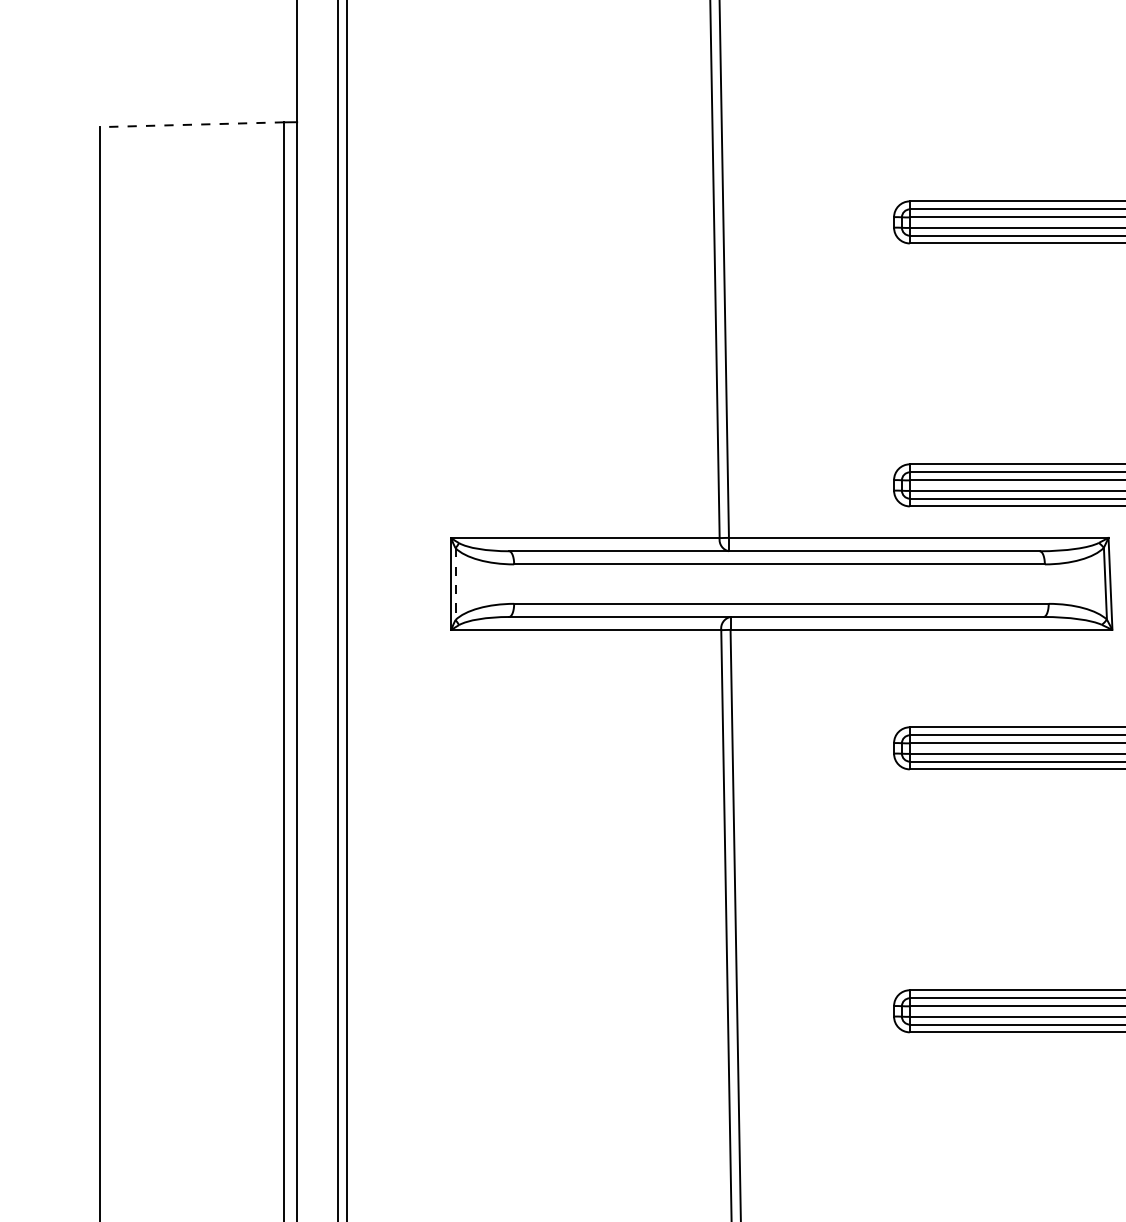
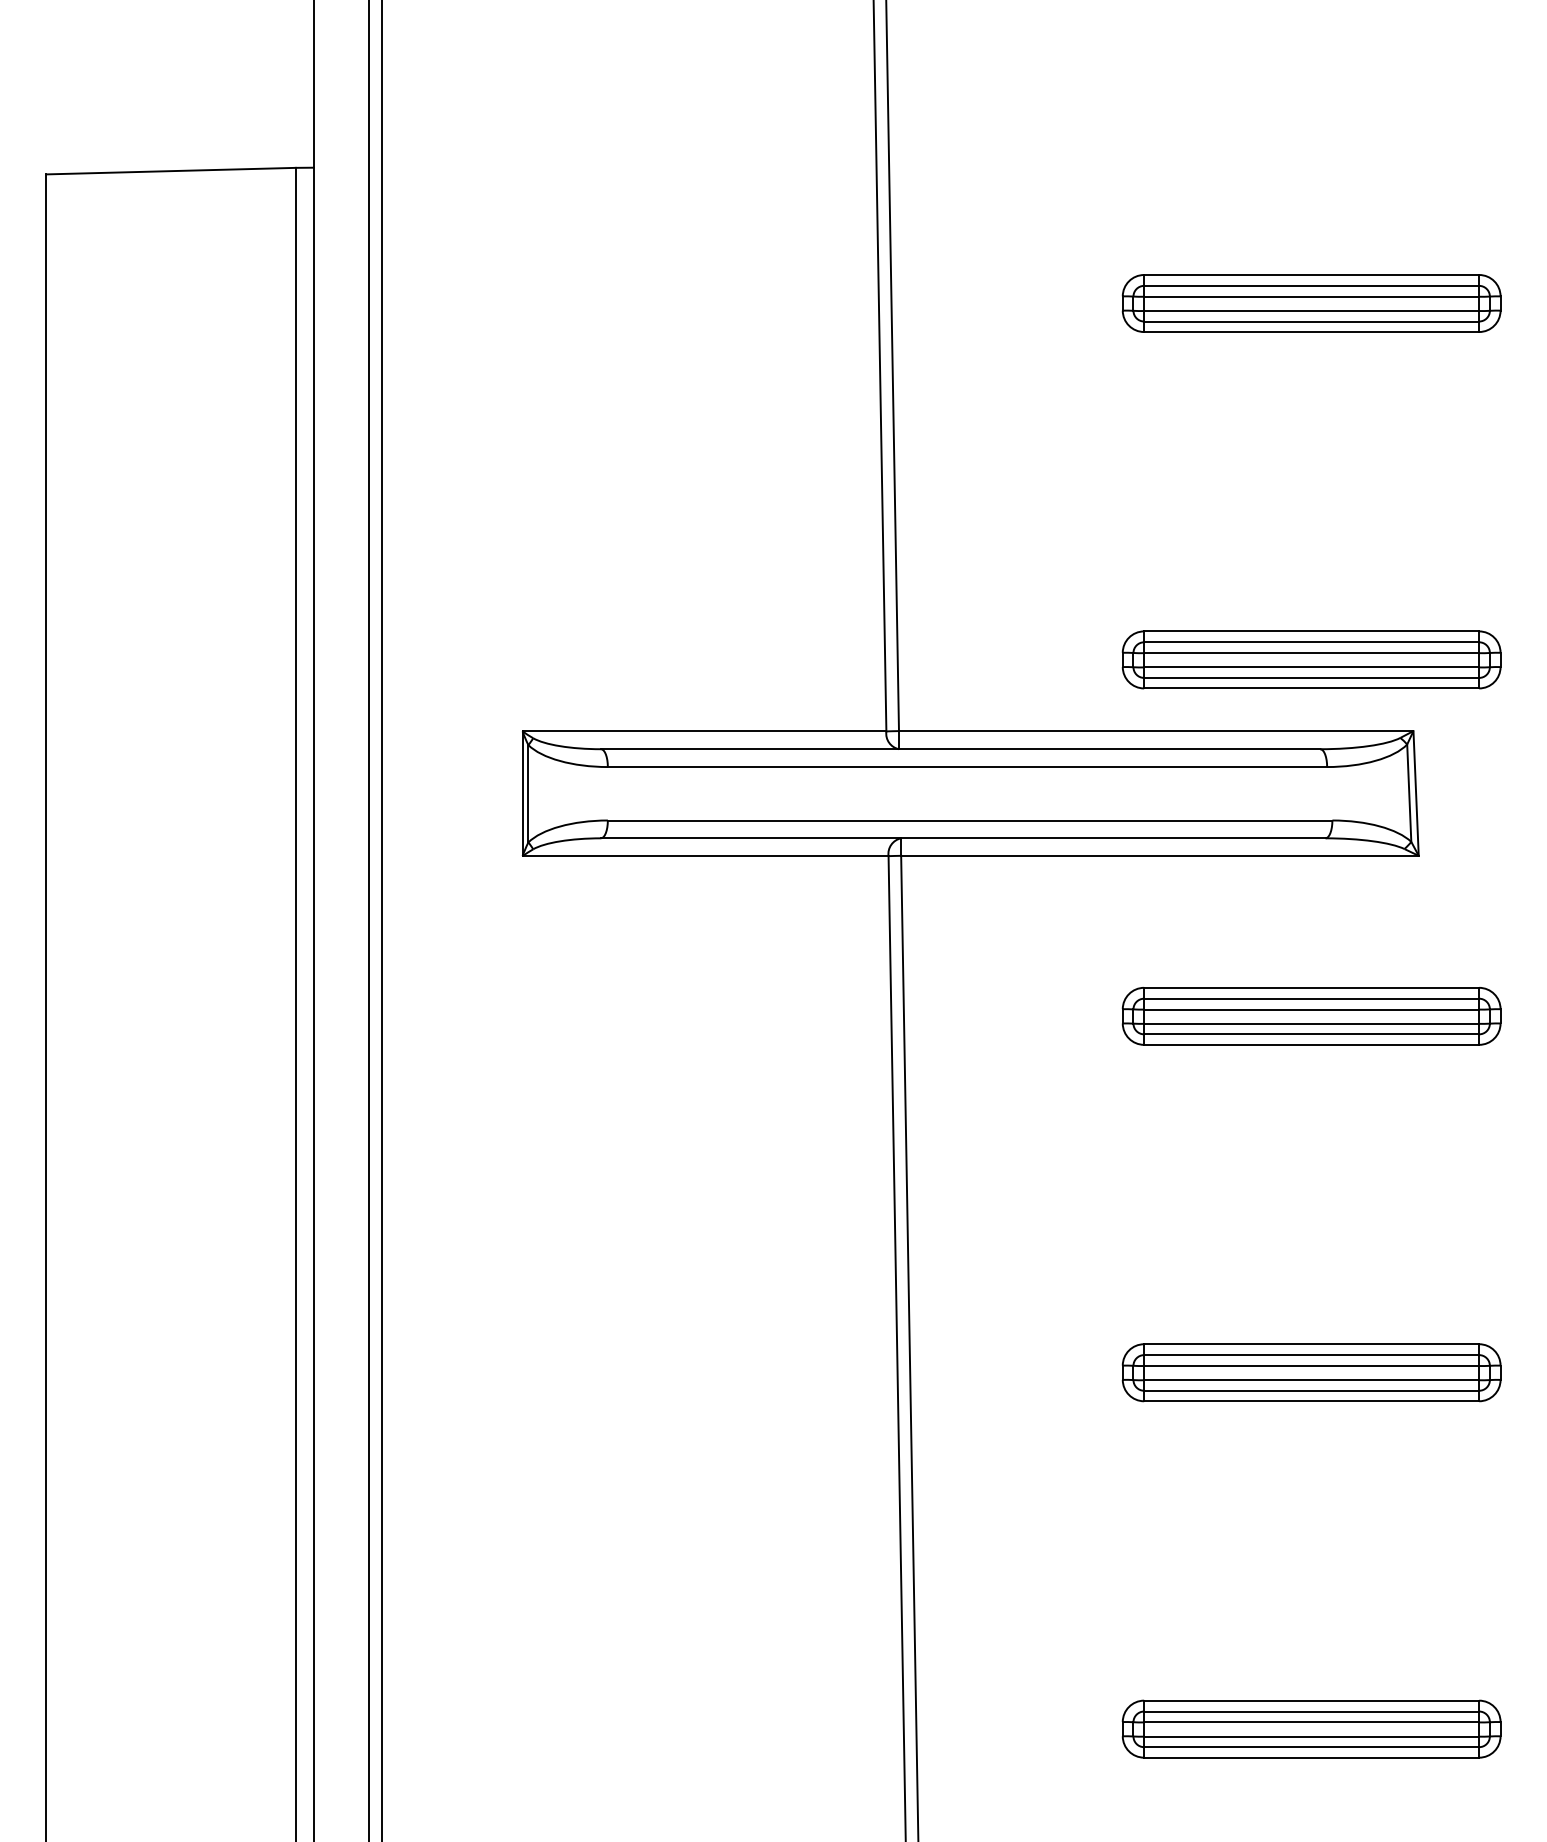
line: (192, 125) -> (171, 171), dashed -> solid
line: (455, 583) -> (528, 793), dashed -> solid

